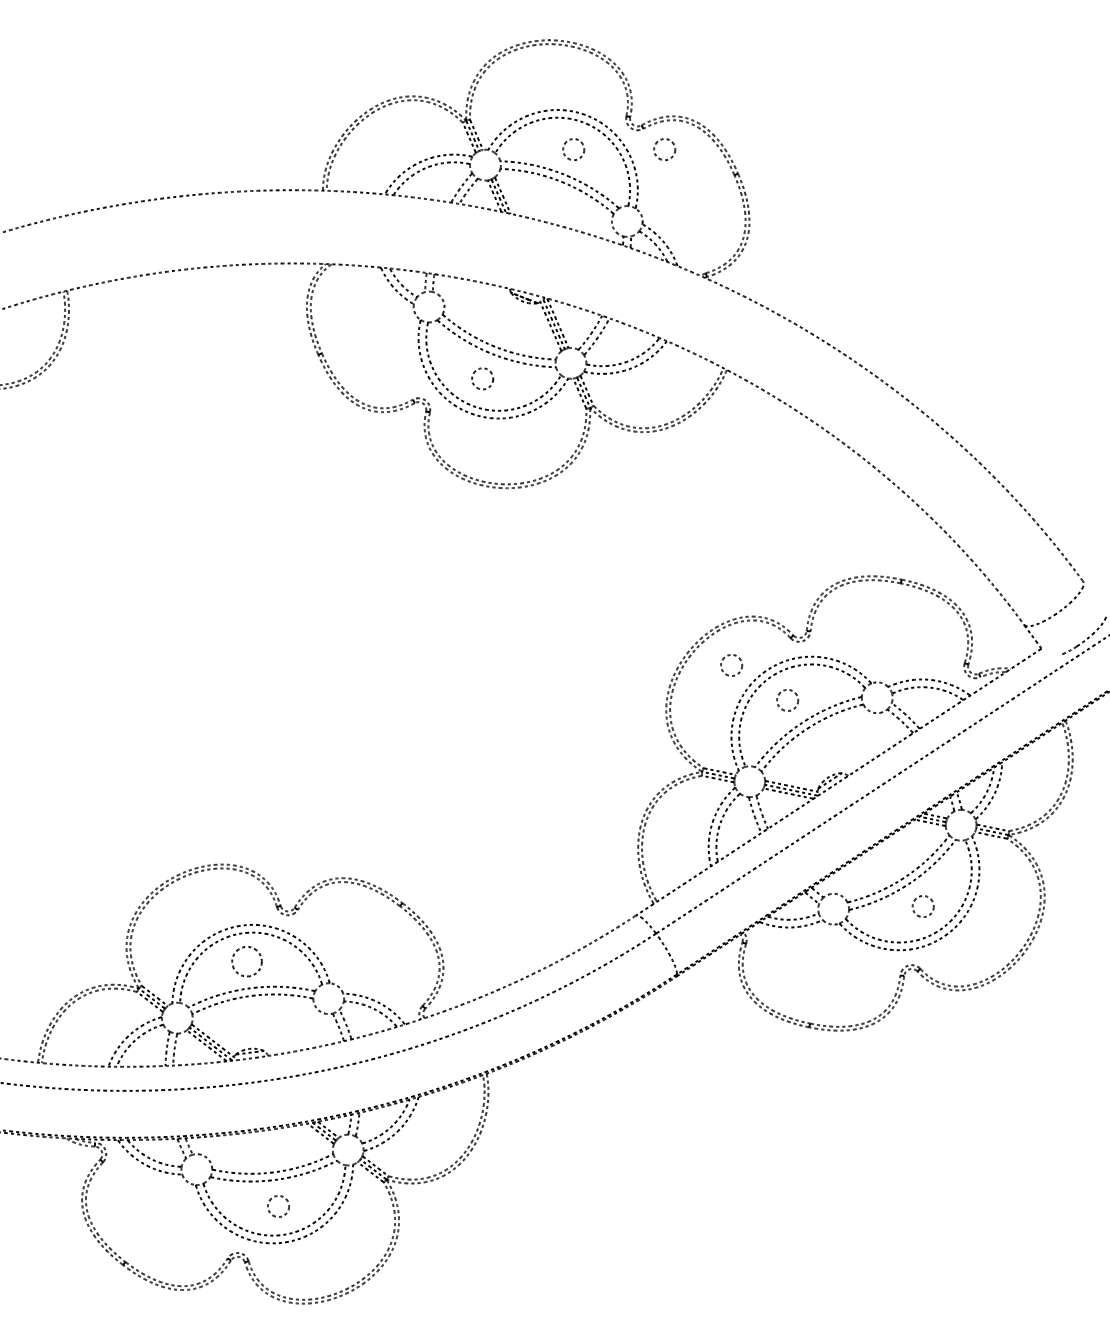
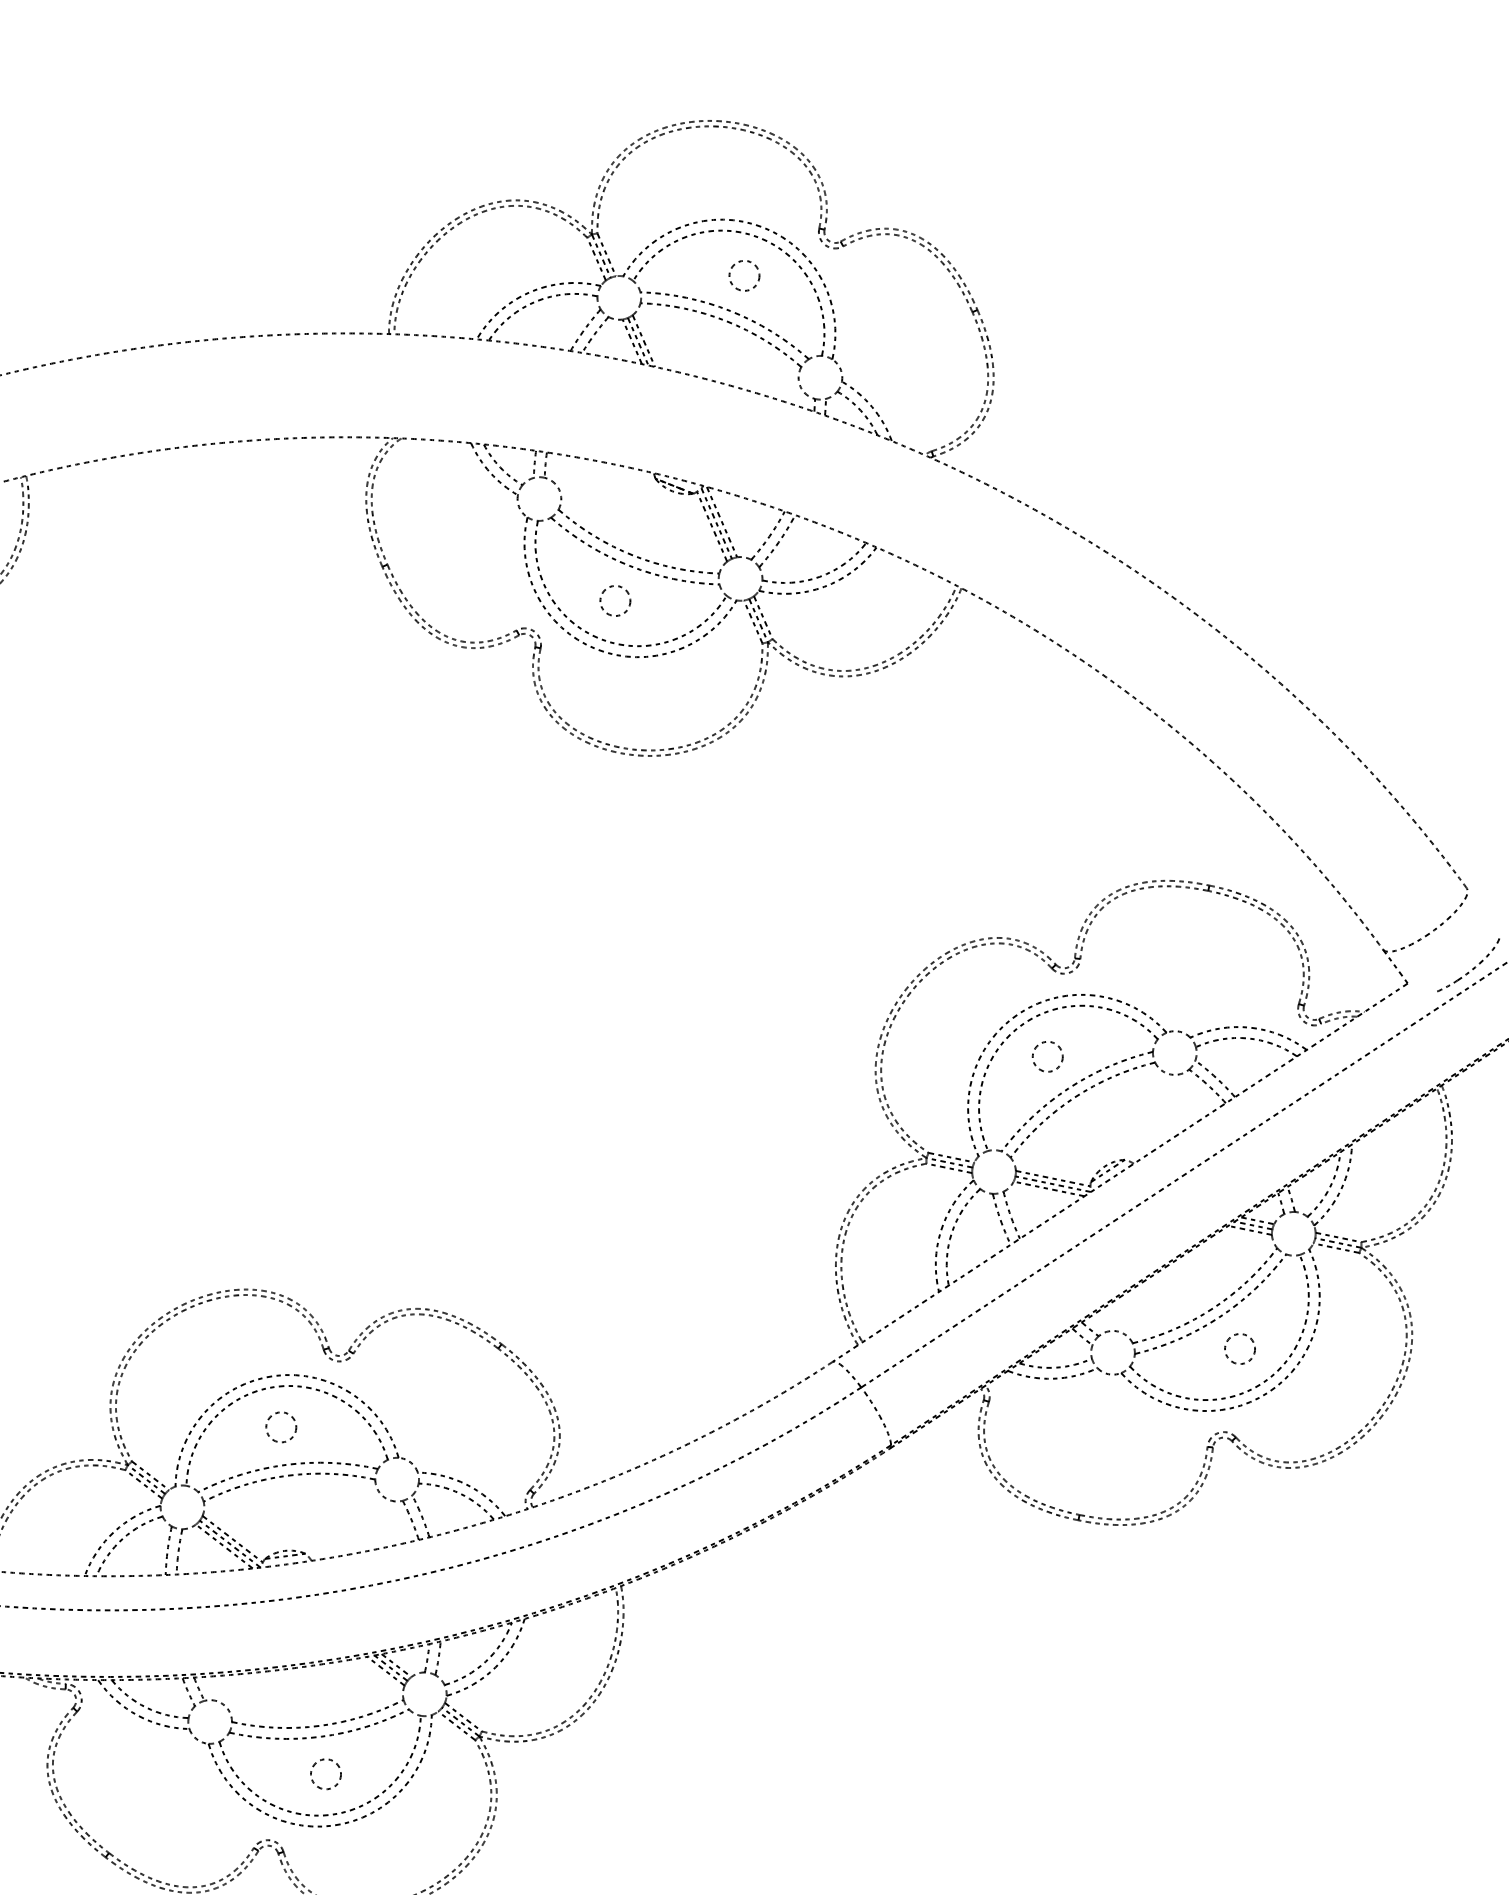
circle: (664, 149) -> (873, 275), removed
circle: (731, 665) -> (968, 1007), removed
circle: (246, 961) -> (280, 1426), size x0.71

